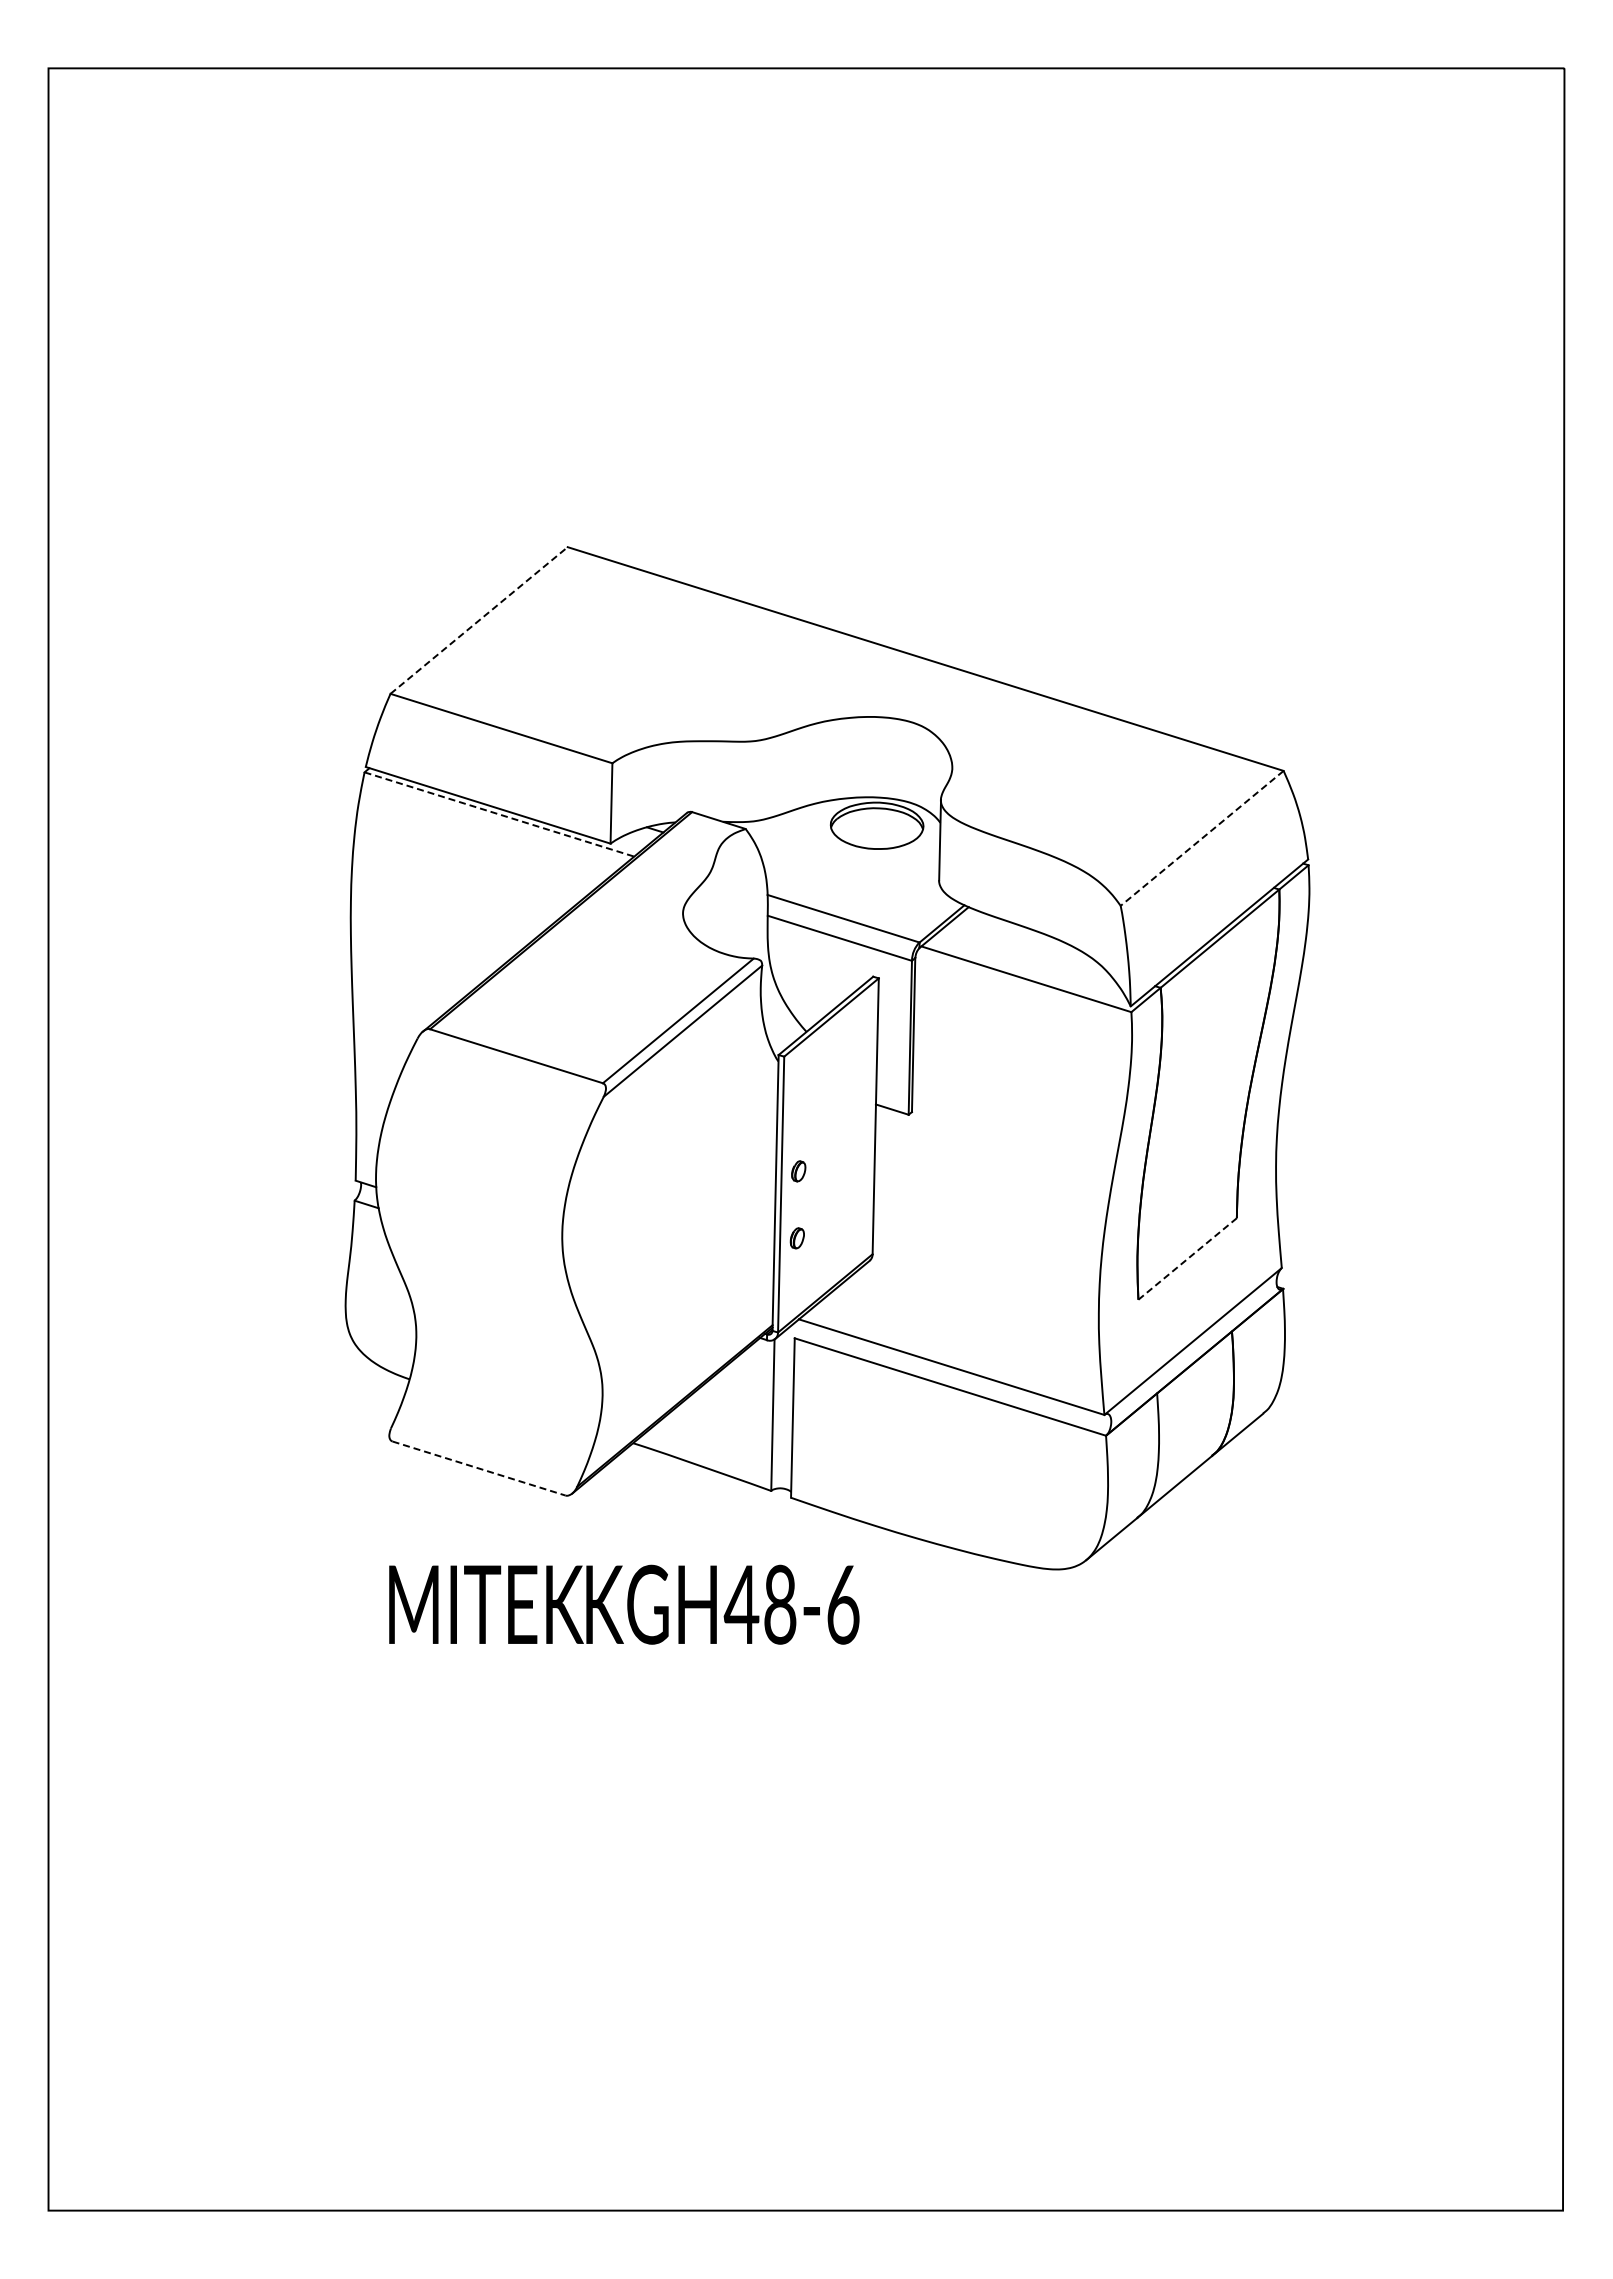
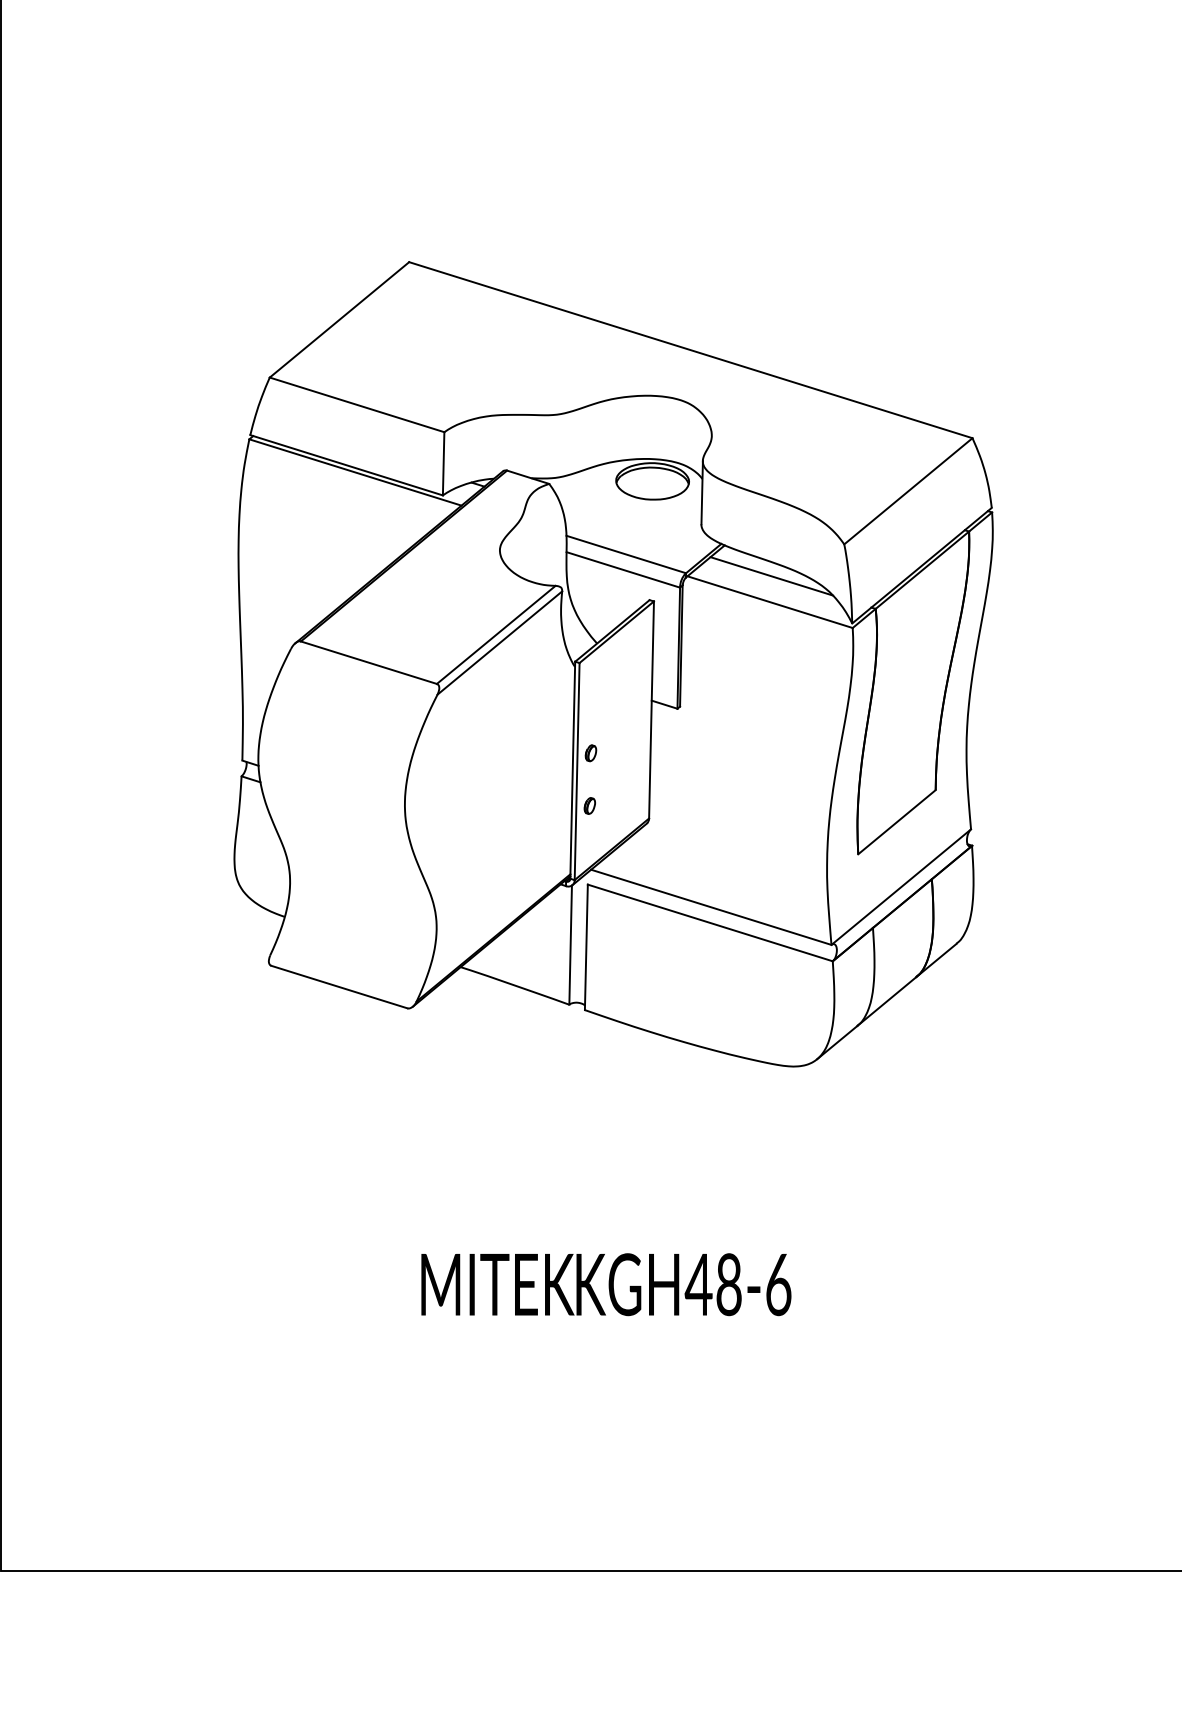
line: (479, 620) -> (339, 319), dashed -> solid
line: (499, 814) -> (355, 472), dashed -> solid
line: (1202, 838) -> (908, 491), dashed -> solid
line: (1028, 946) -> (771, 576), added
line: (1187, 1258) -> (896, 821), dashed -> solid
line: (479, 1468) -> (339, 987), dashed -> solid
text: (624, 1604) -> (606, 1284), moved

